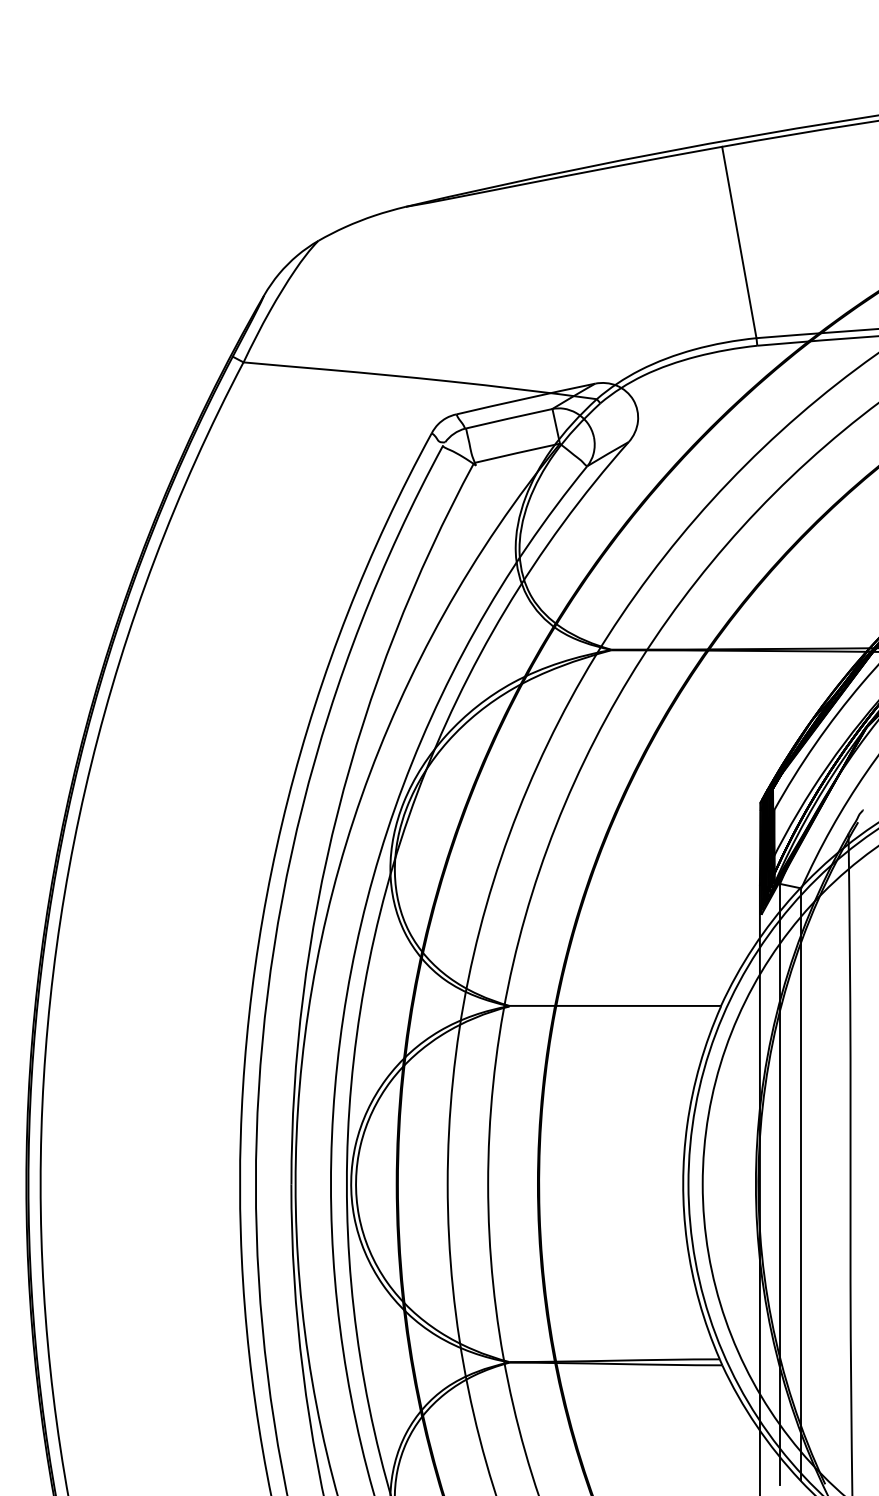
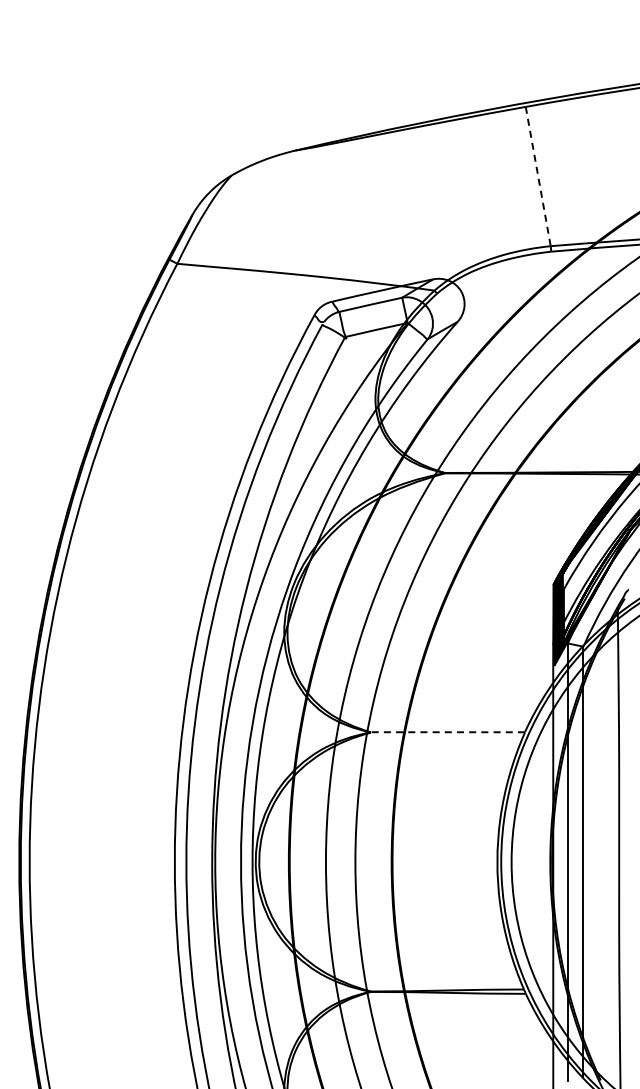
line: (739, 242) -> (538, 176), solid -> dashed
line: (614, 1006) -> (447, 732), solid -> dashed

